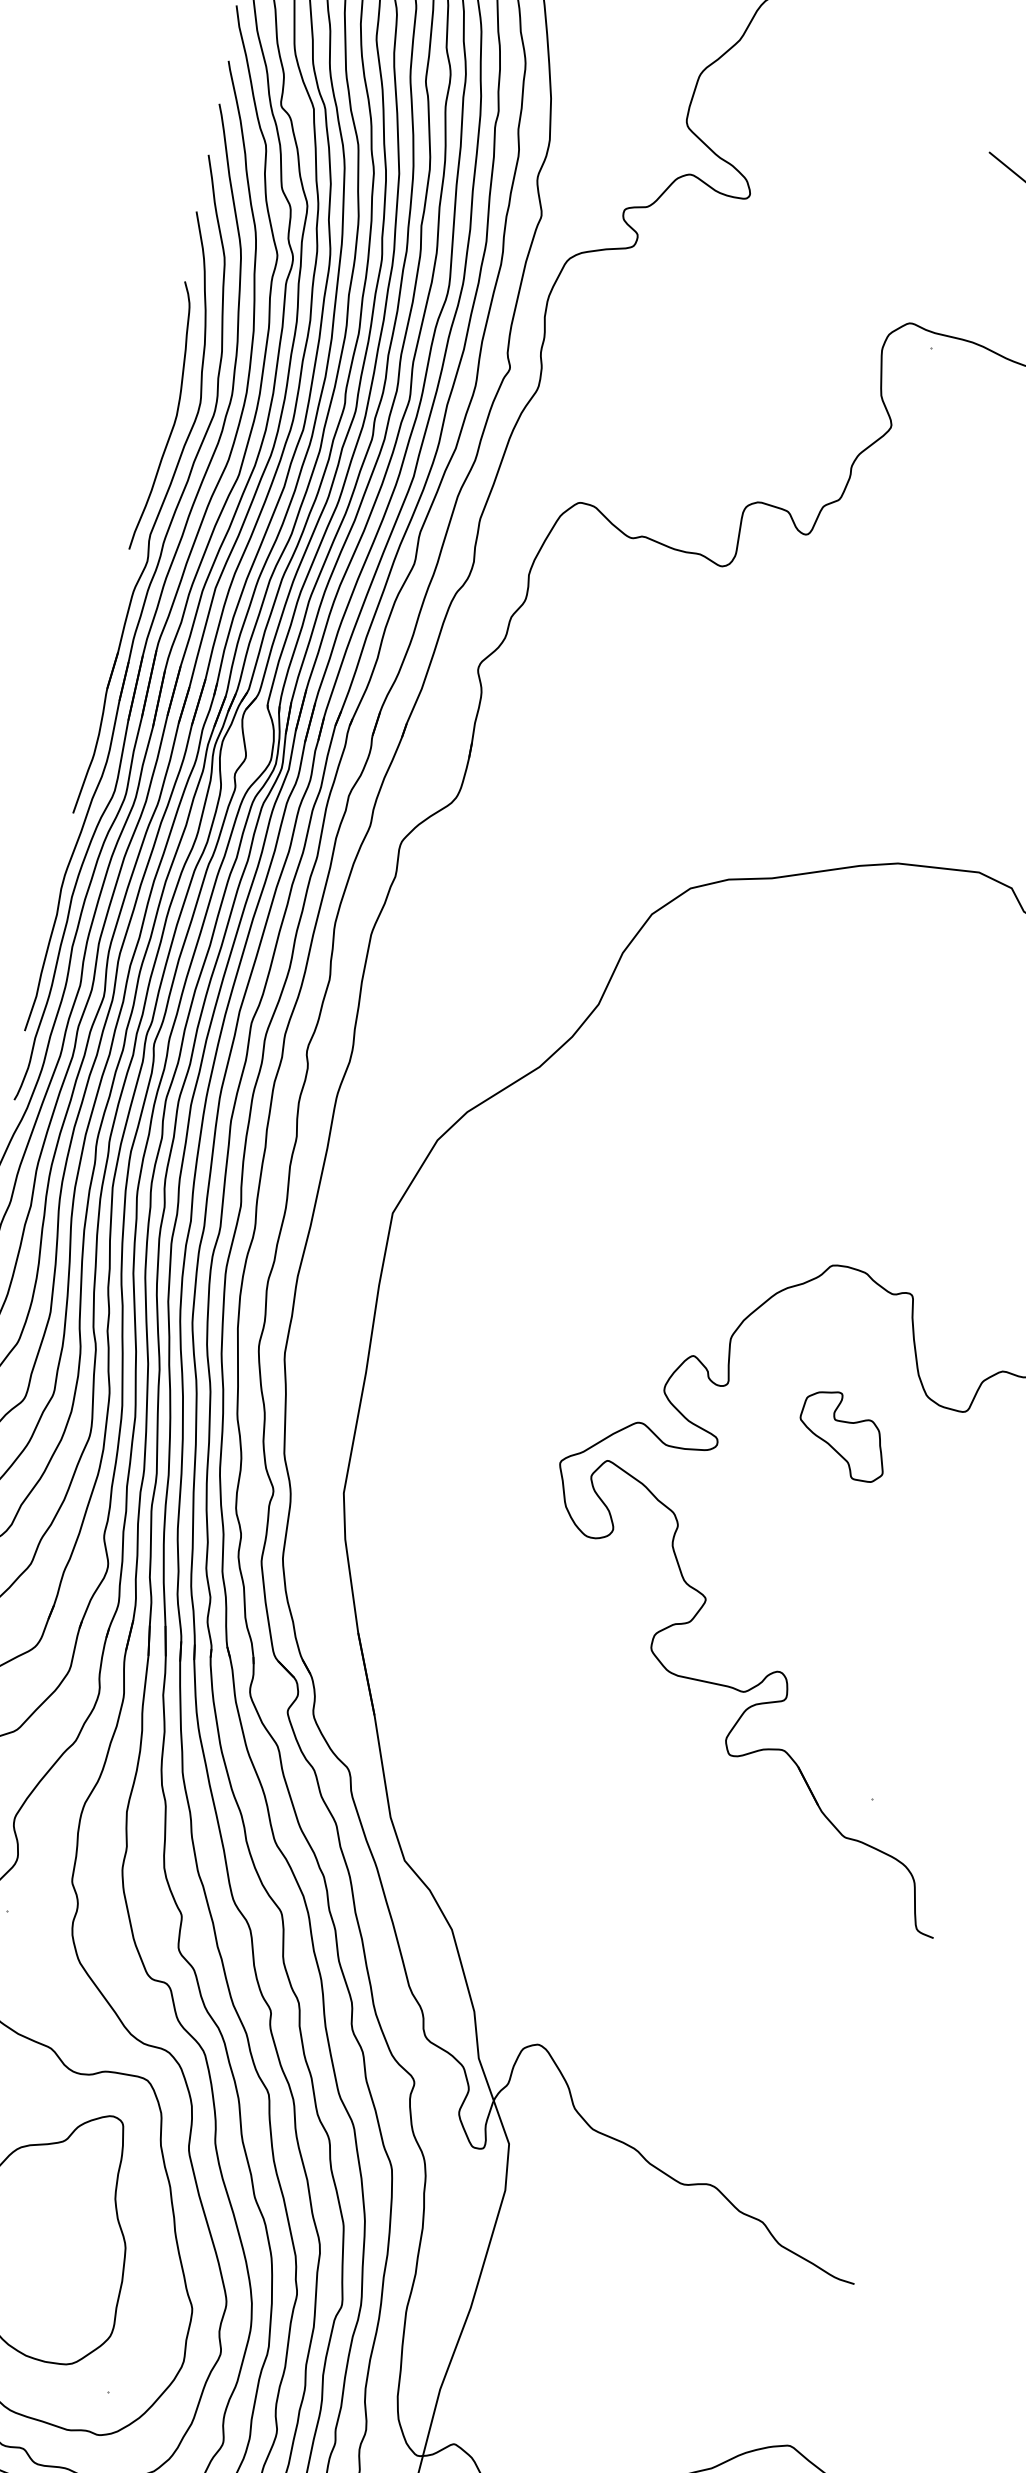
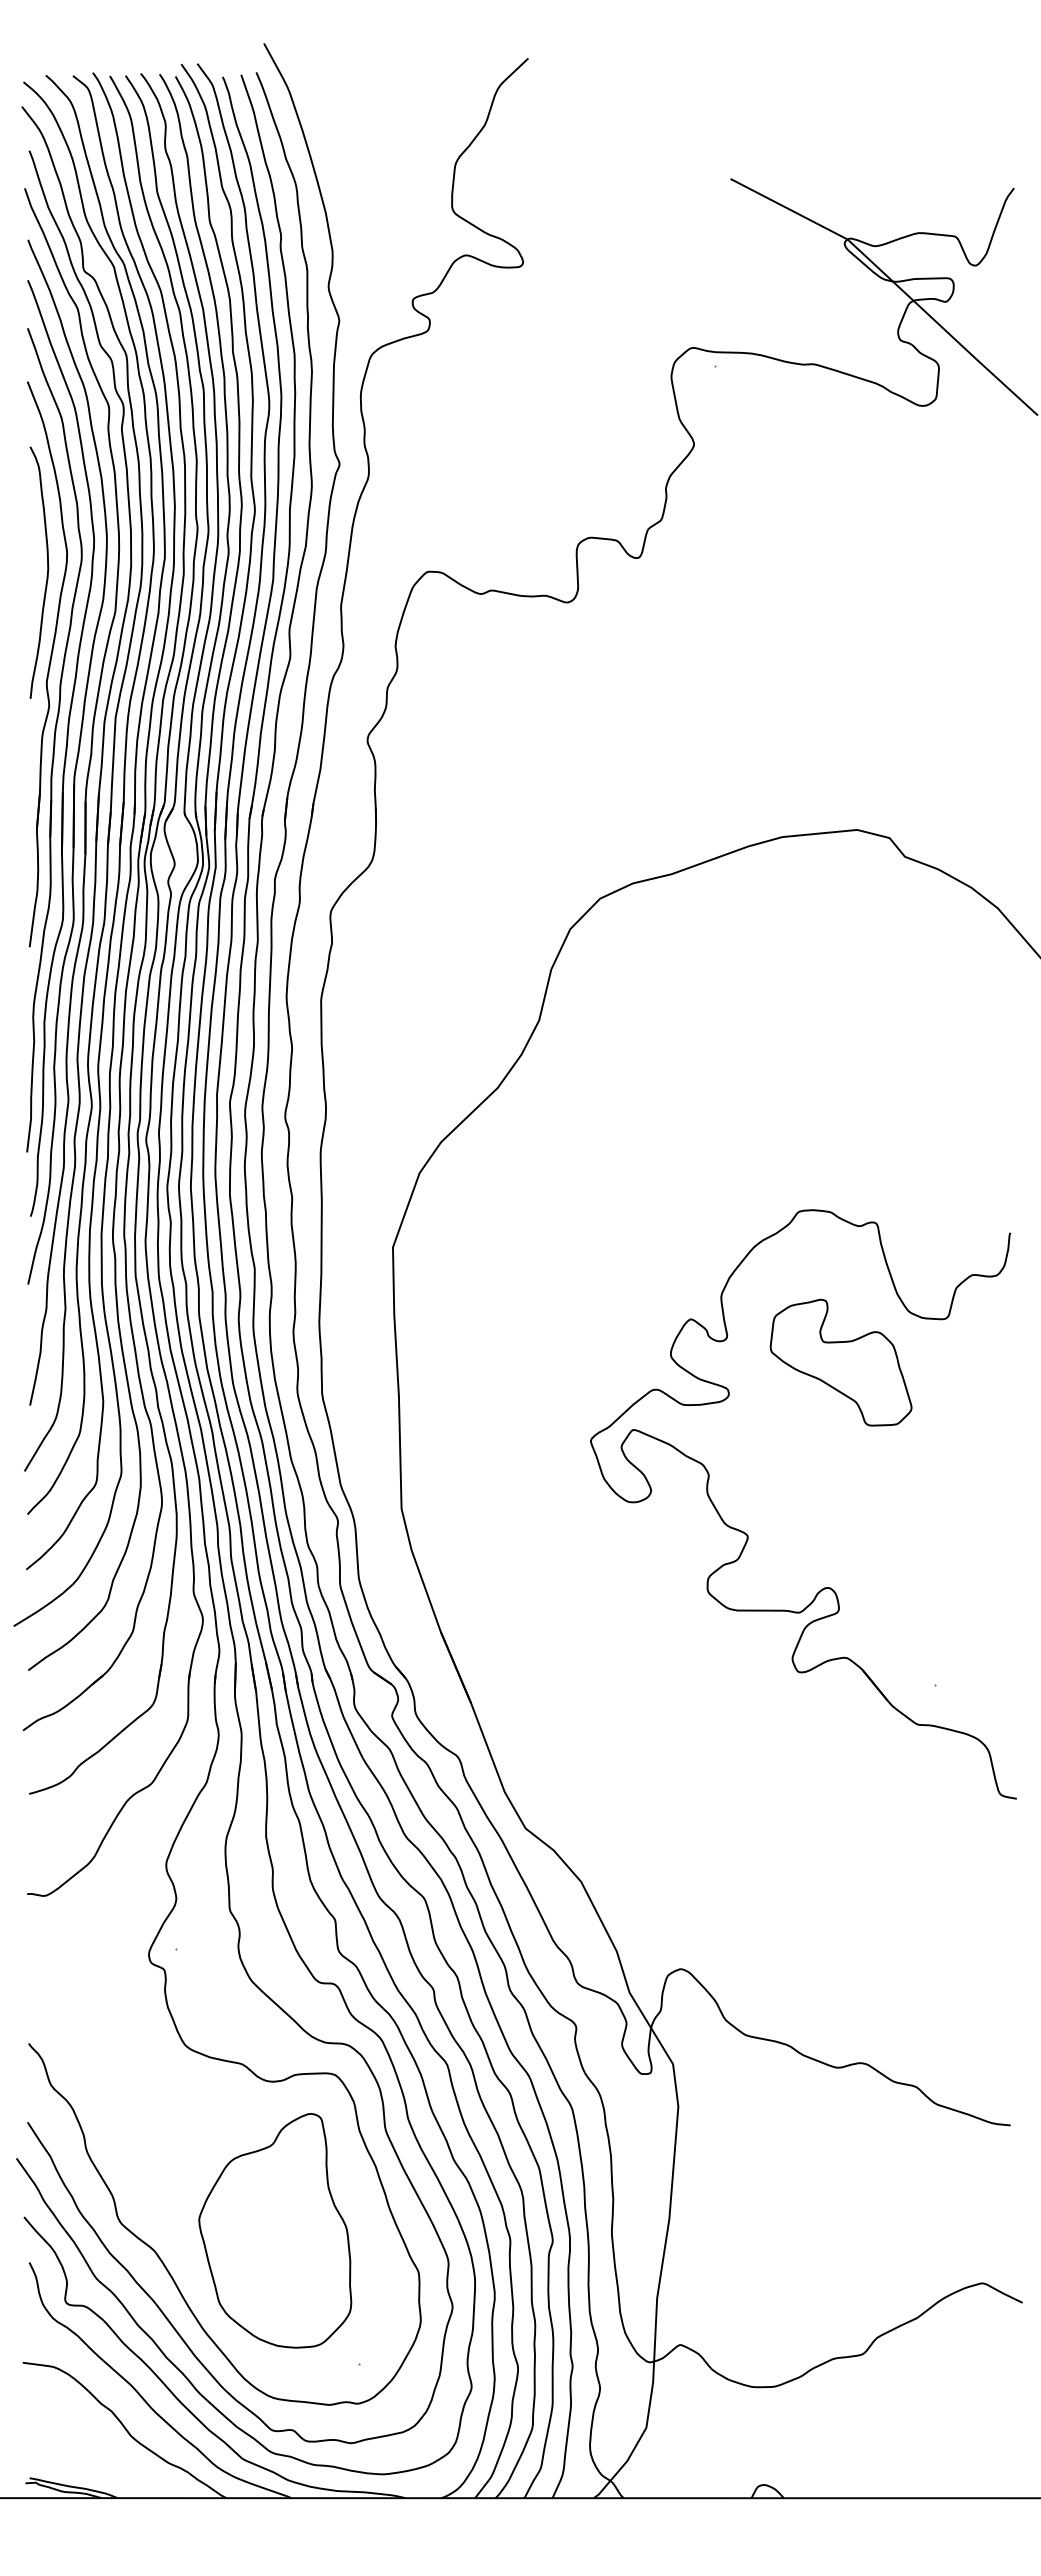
part: (843, 1435) -> (840, 1362), size x1.67

